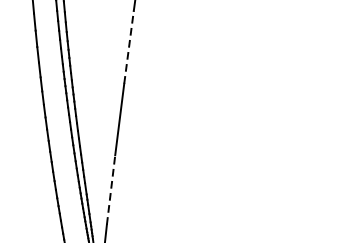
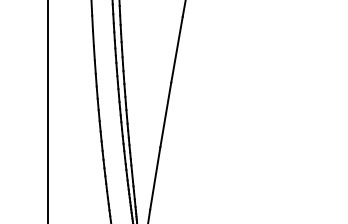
line: (129, 46) -> (177, 49), dashed -> solid
line: (111, 190) -> (155, 178), dashed -> solid

